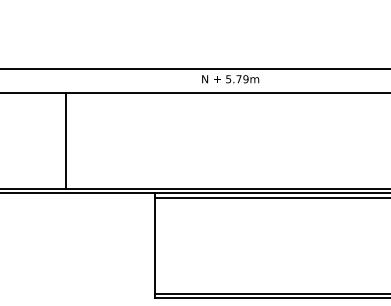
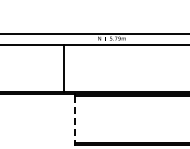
line: (66, 140) -> (64, 68), moved
line: (155, 247) -> (75, 120), solid -> dashed

